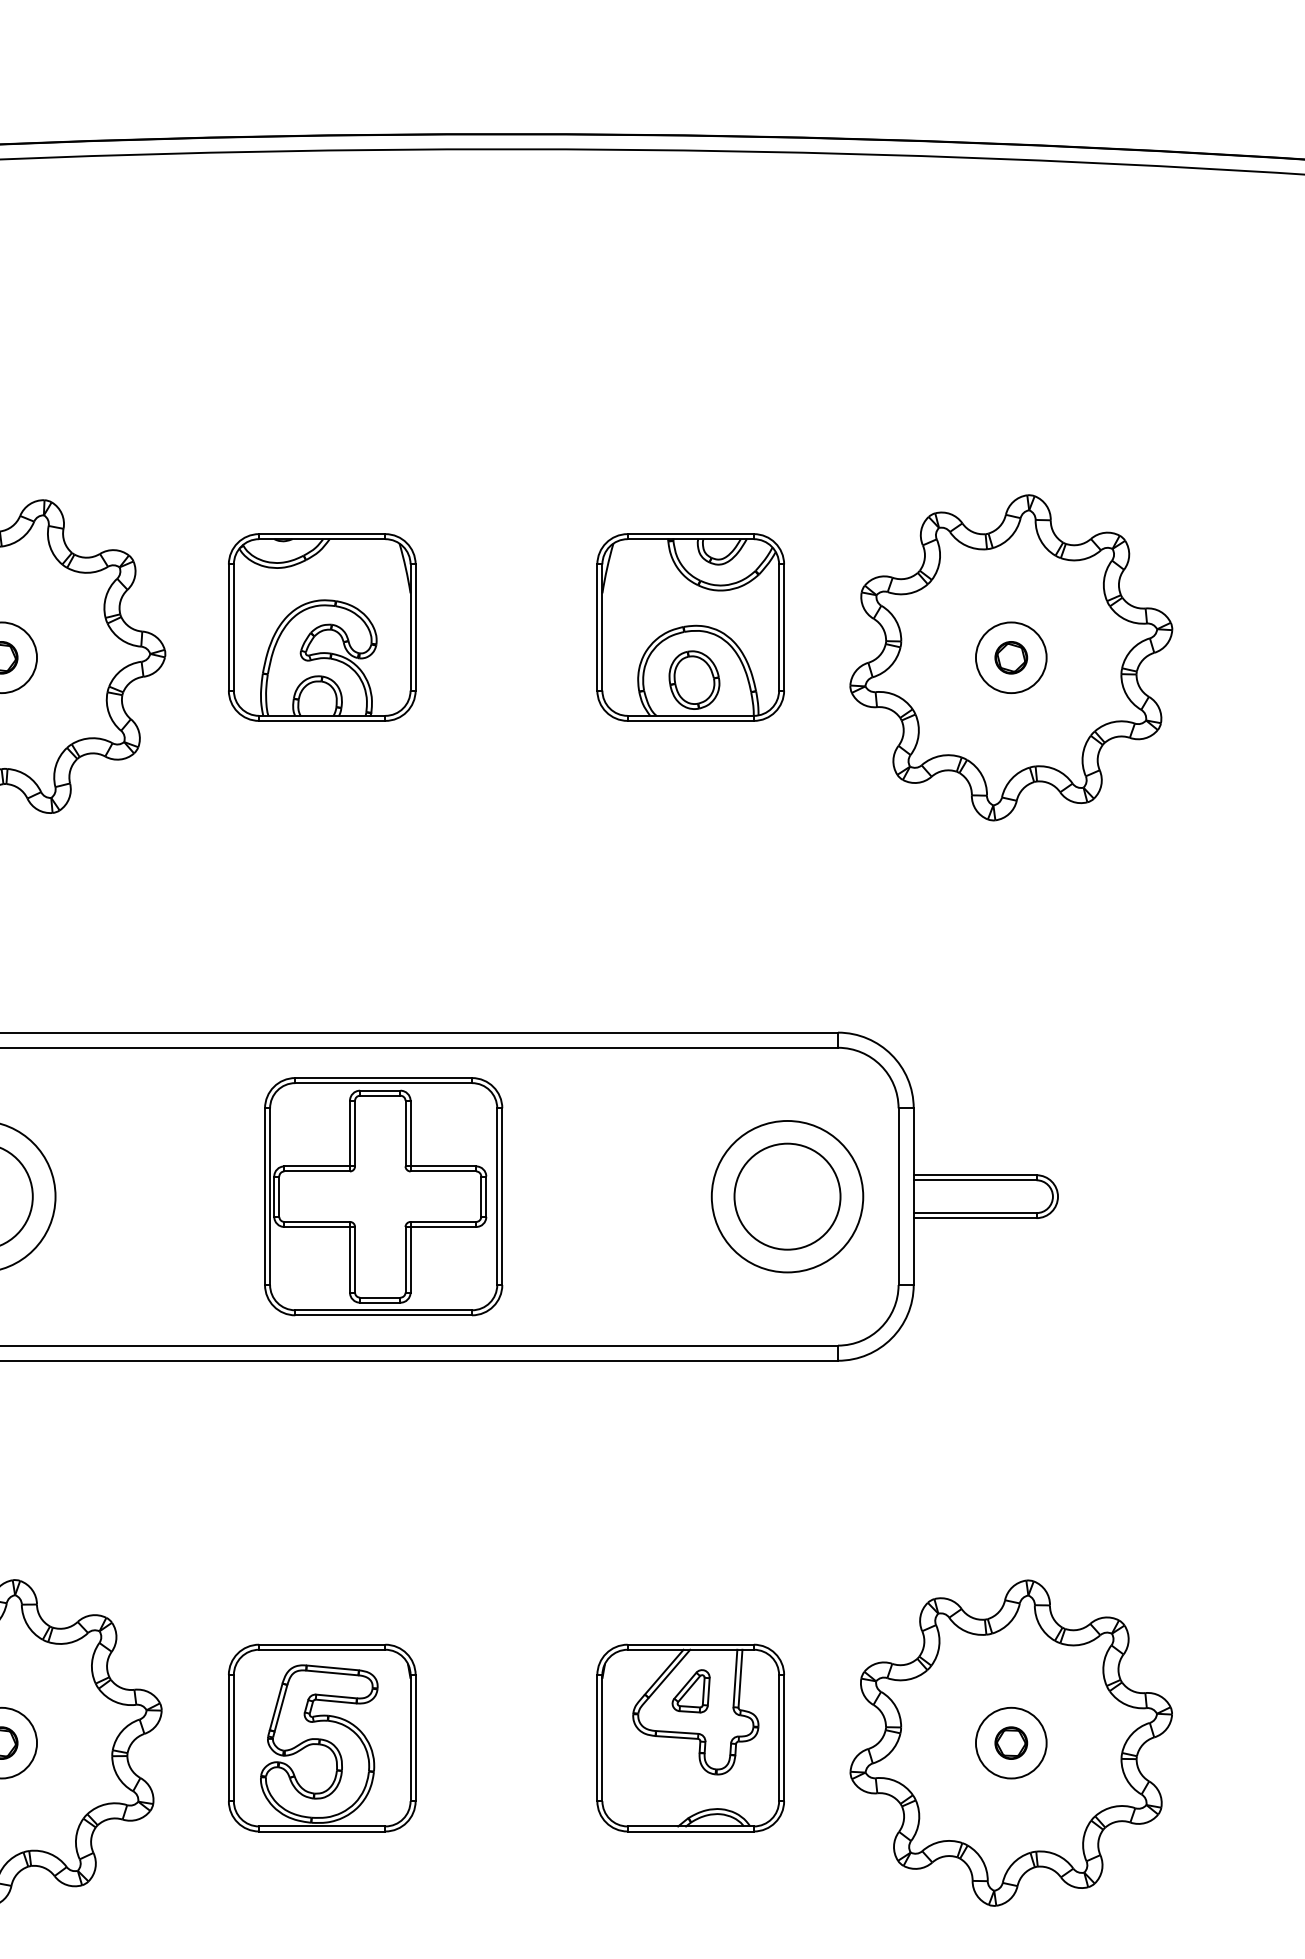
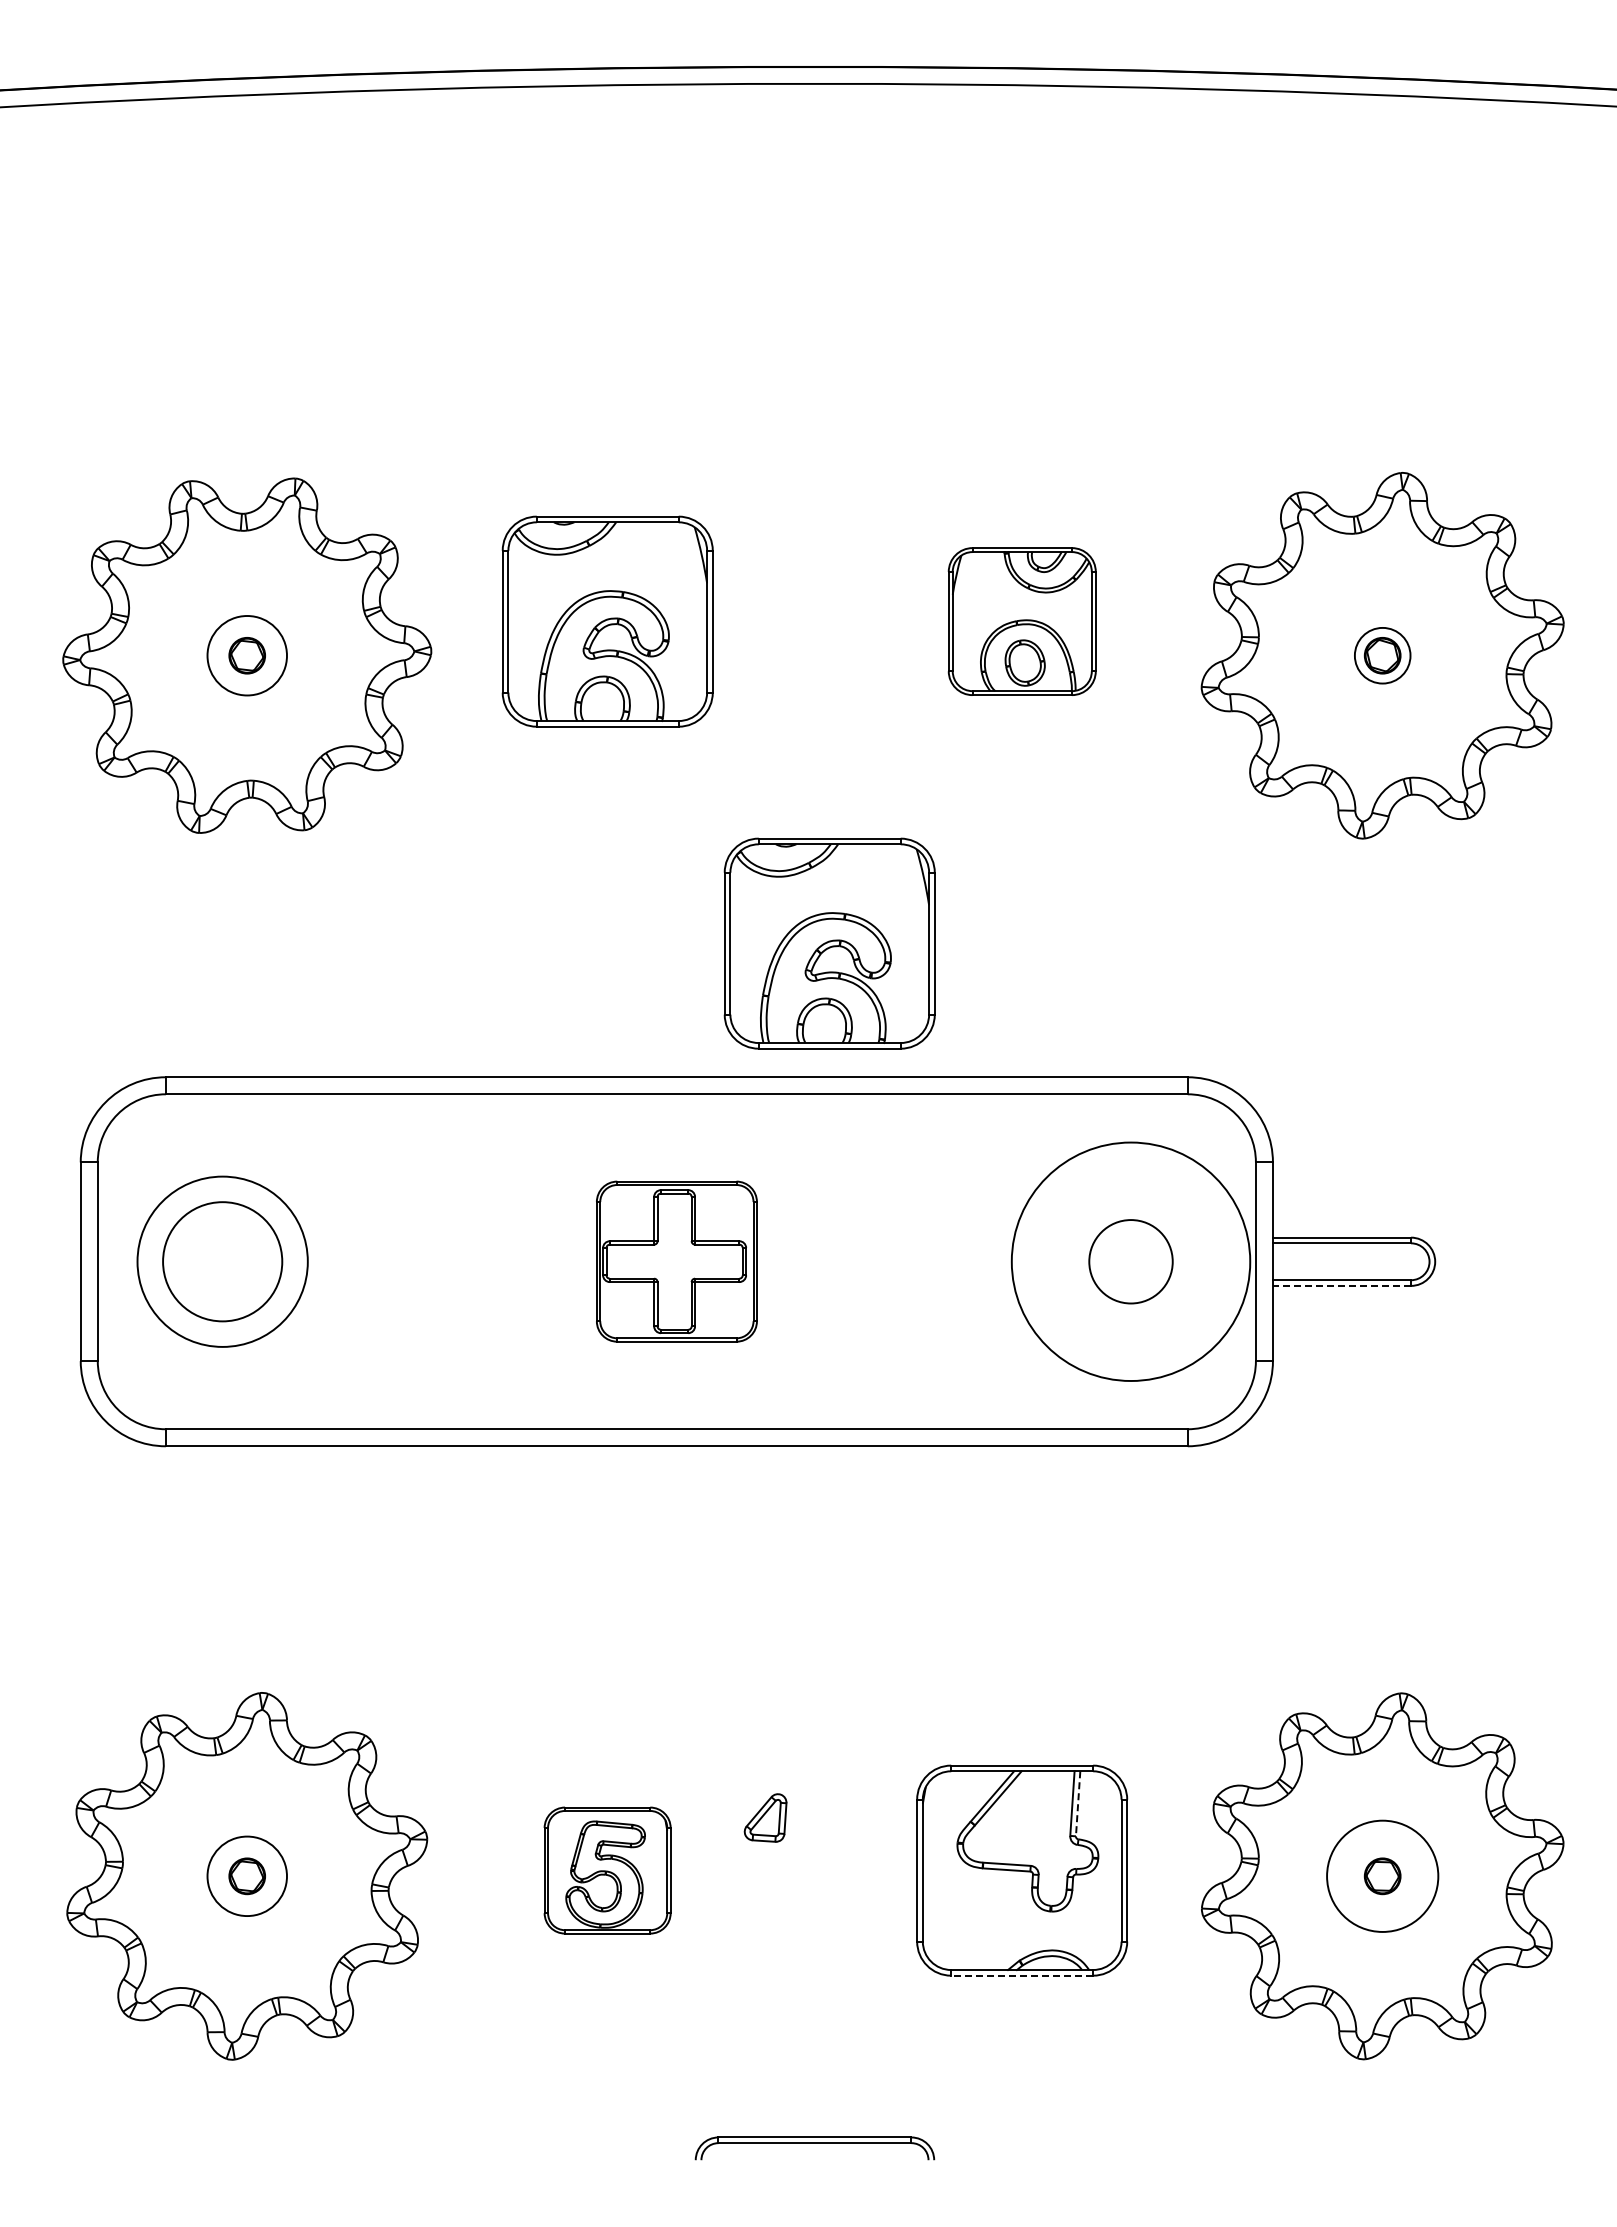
part: (691, 627) -> (1022, 621), size x0.7
circle: (1011, 657) -> (1382, 655), size x0.7
part: (519, 913) -> (829, 943), added
part: (383, 1196) -> (676, 1261), size x0.6
circle: (787, 1196) -> (1130, 1261), size x0.7
circle: (787, 1196) -> (1130, 1261), size x1.4
line: (974, 1217) -> (1341, 1285), solid -> dashed
line: (740, 1678) -> (1078, 1803), solid -> dashed
part: (691, 1690) -> (765, 1817), moved
part: (322, 1737) -> (607, 1870), size x0.6
circle: (1011, 1743) -> (1382, 1876), size x1.4
line: (691, 1831) -> (1022, 1975), solid -> dashed

